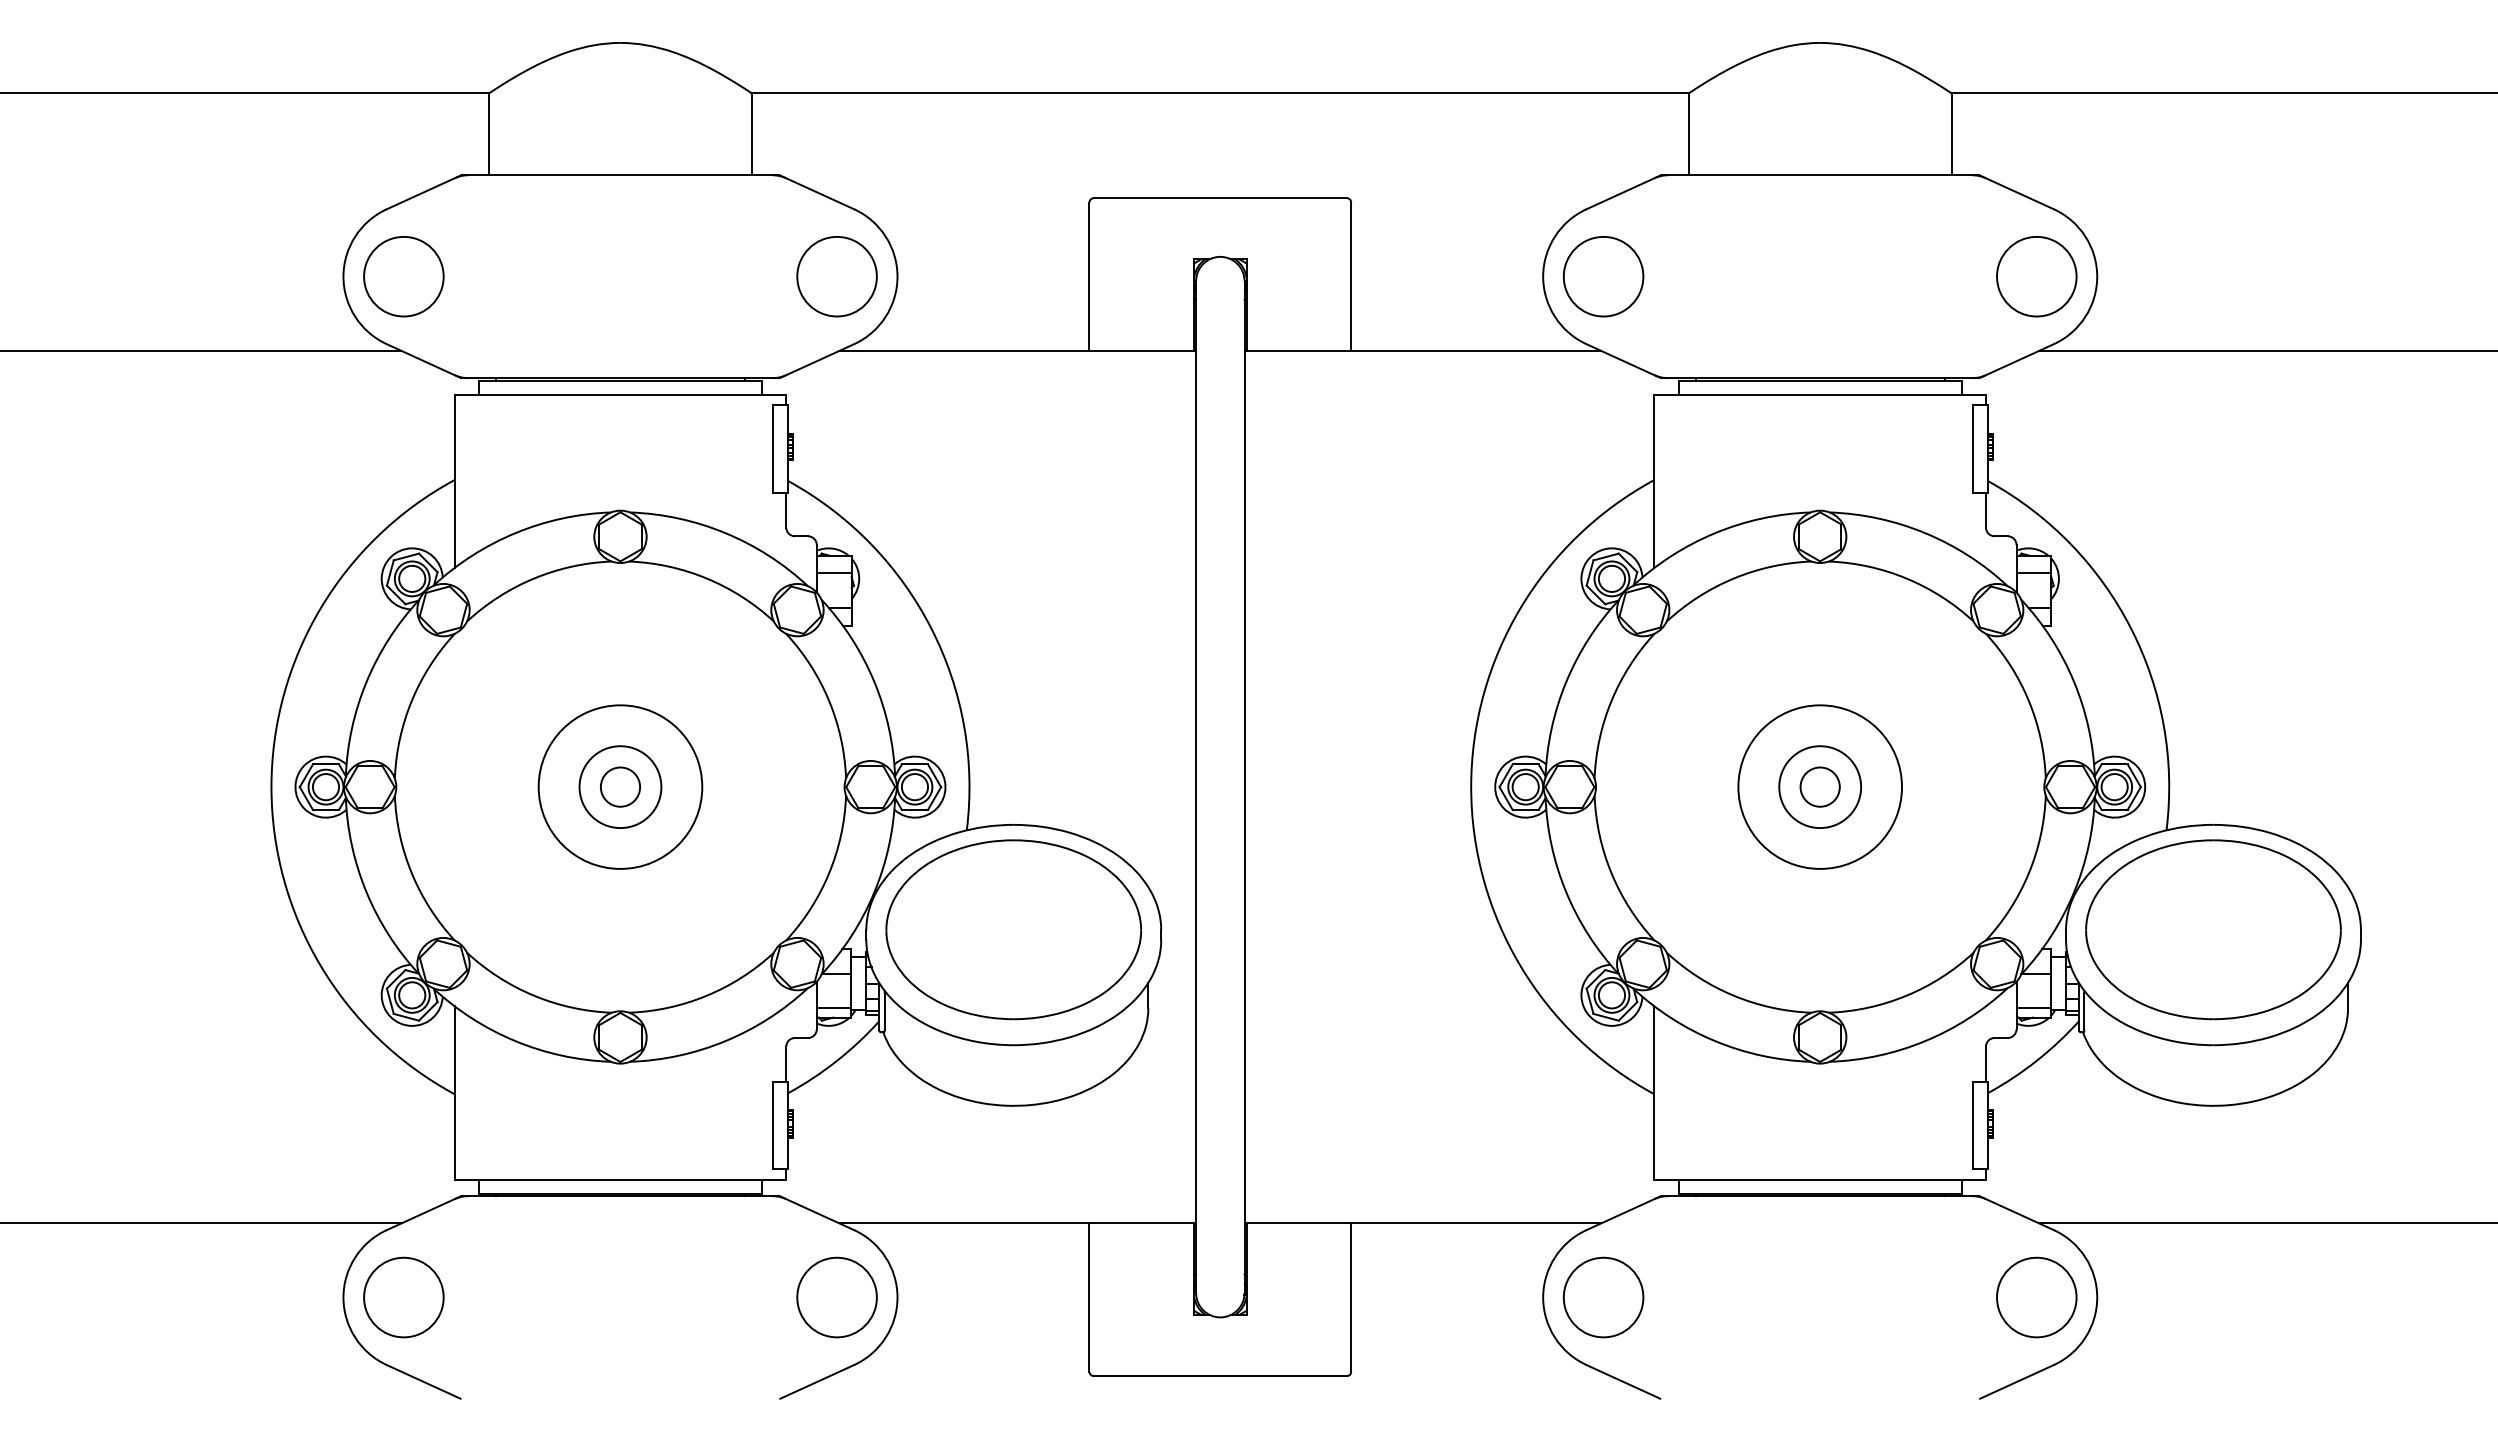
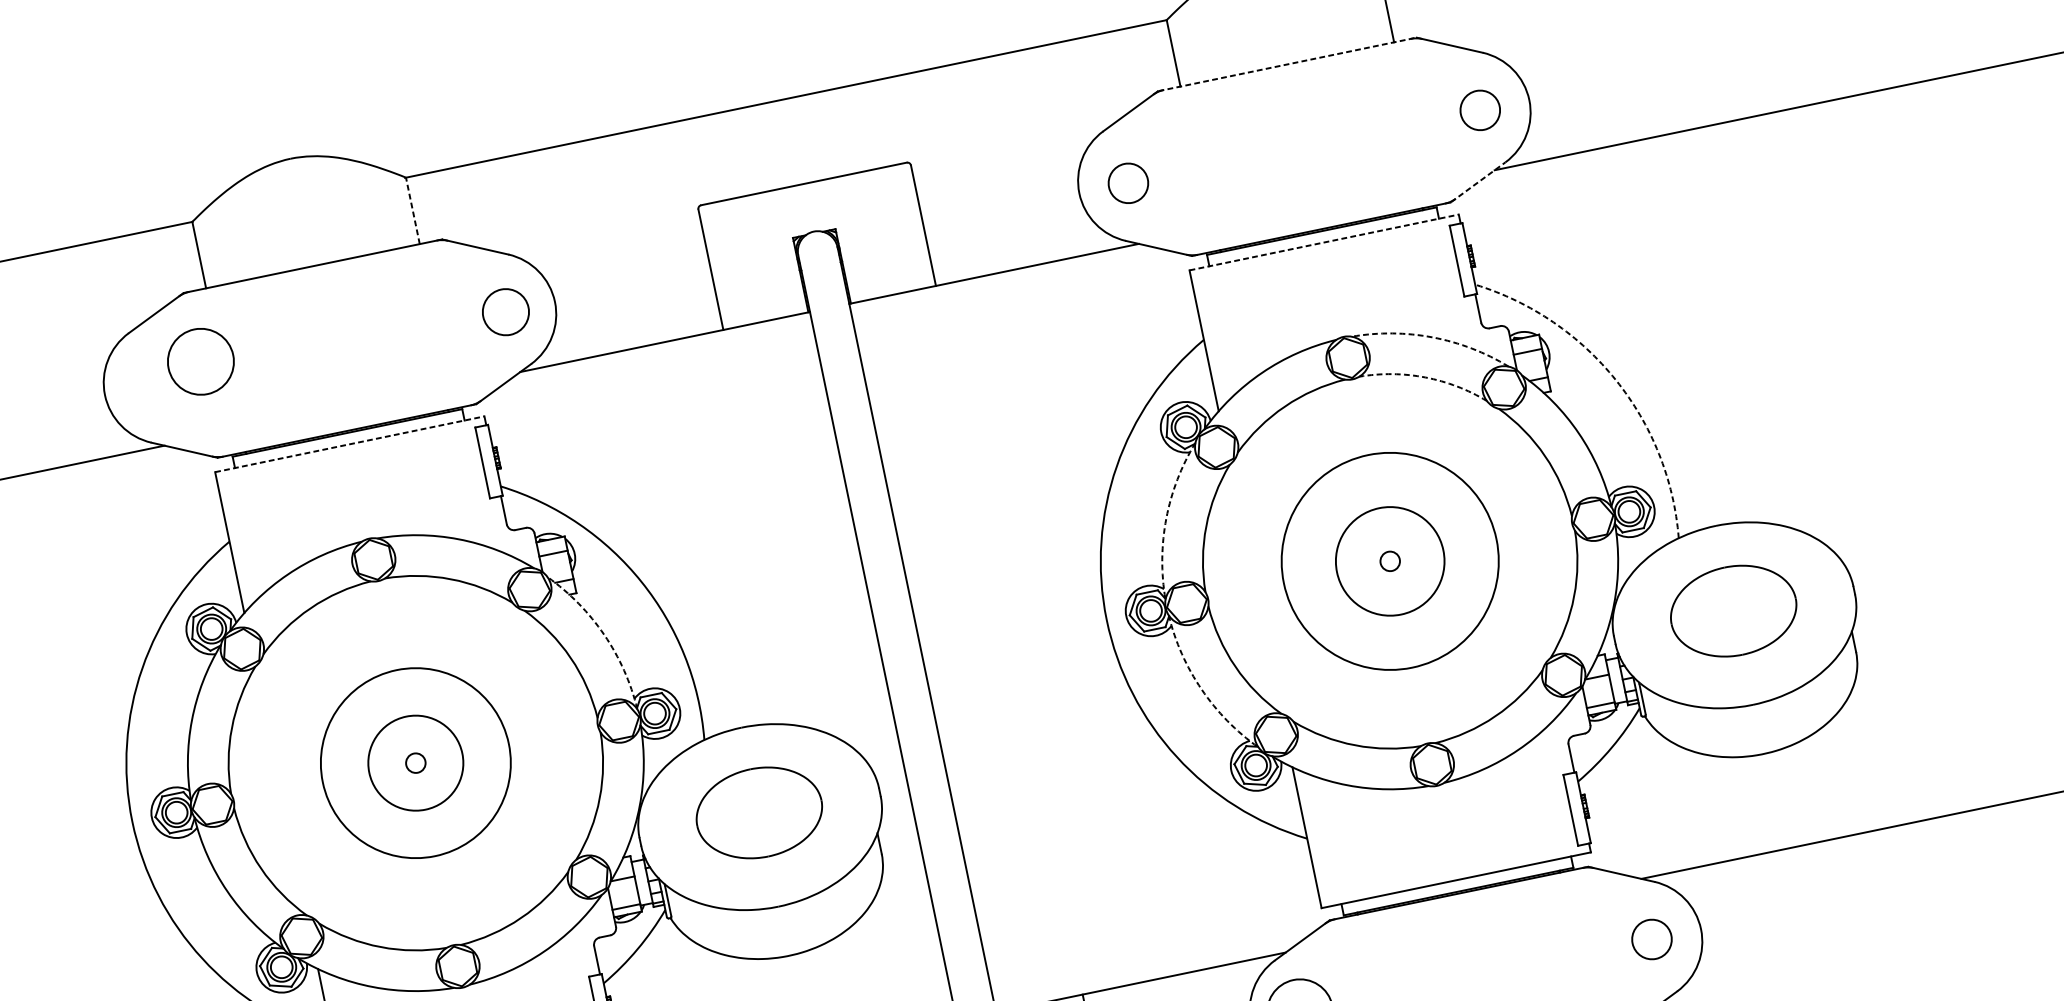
line: (752, 133) -> (413, 210), solid -> dashed
line: (1820, 175) -> (1287, 64), solid -> dashed
circle: (403, 276) -> (200, 361), moved
circle: (836, 276) -> (505, 312), size x0.7
circle: (1603, 276) -> (1128, 183), size x0.6
circle: (2036, 276) -> (1480, 110), size x0.6
line: (2016, 361) -> (1478, 182), solid -> dashed
line: (620, 394) -> (349, 444), solid -> dashed
line: (1820, 394) -> (1324, 242), solid -> dashed
arc: (1925, 533) -> (1433, 337), solid -> dashed
arc: (1906, 578) -> (1425, 377), solid -> dashed
arc: (2131, 628) -> (1616, 380), solid -> dashed
arc: (874, 681) -> (604, 634), solid -> dashed
arc: (1566, 681) -> (1166, 518), solid -> dashed
circle: (620, 786) -> (415, 762), size x0.6
circle: (620, 786) -> (415, 762), size x1.4
circle: (1819, 786) -> (1389, 560), size x0.6
circle: (1820, 786) -> (1390, 560), size x1.6
circle: (620, 787) -> (415, 763), size x1.4
circle: (1820, 787) -> (1390, 561), size x1.6
arc: (1566, 892) -> (1201, 689), solid -> dashed
part: (1013, 929) -> (758, 812), size x0.6
part: (2213, 929) -> (1733, 610), size x0.6
circle: (2036, 1297) -> (1651, 939), size x0.6

